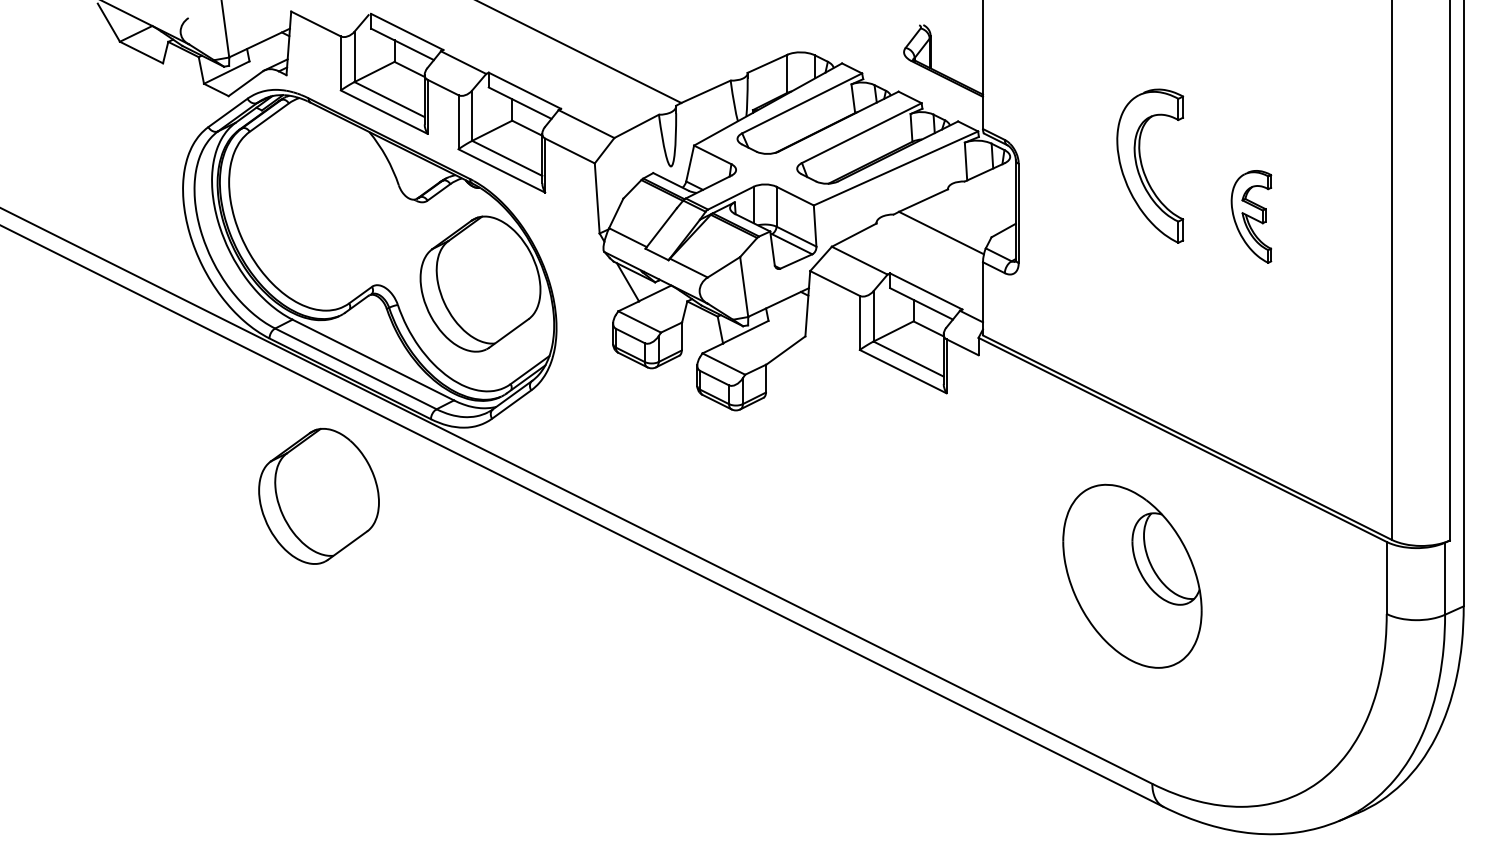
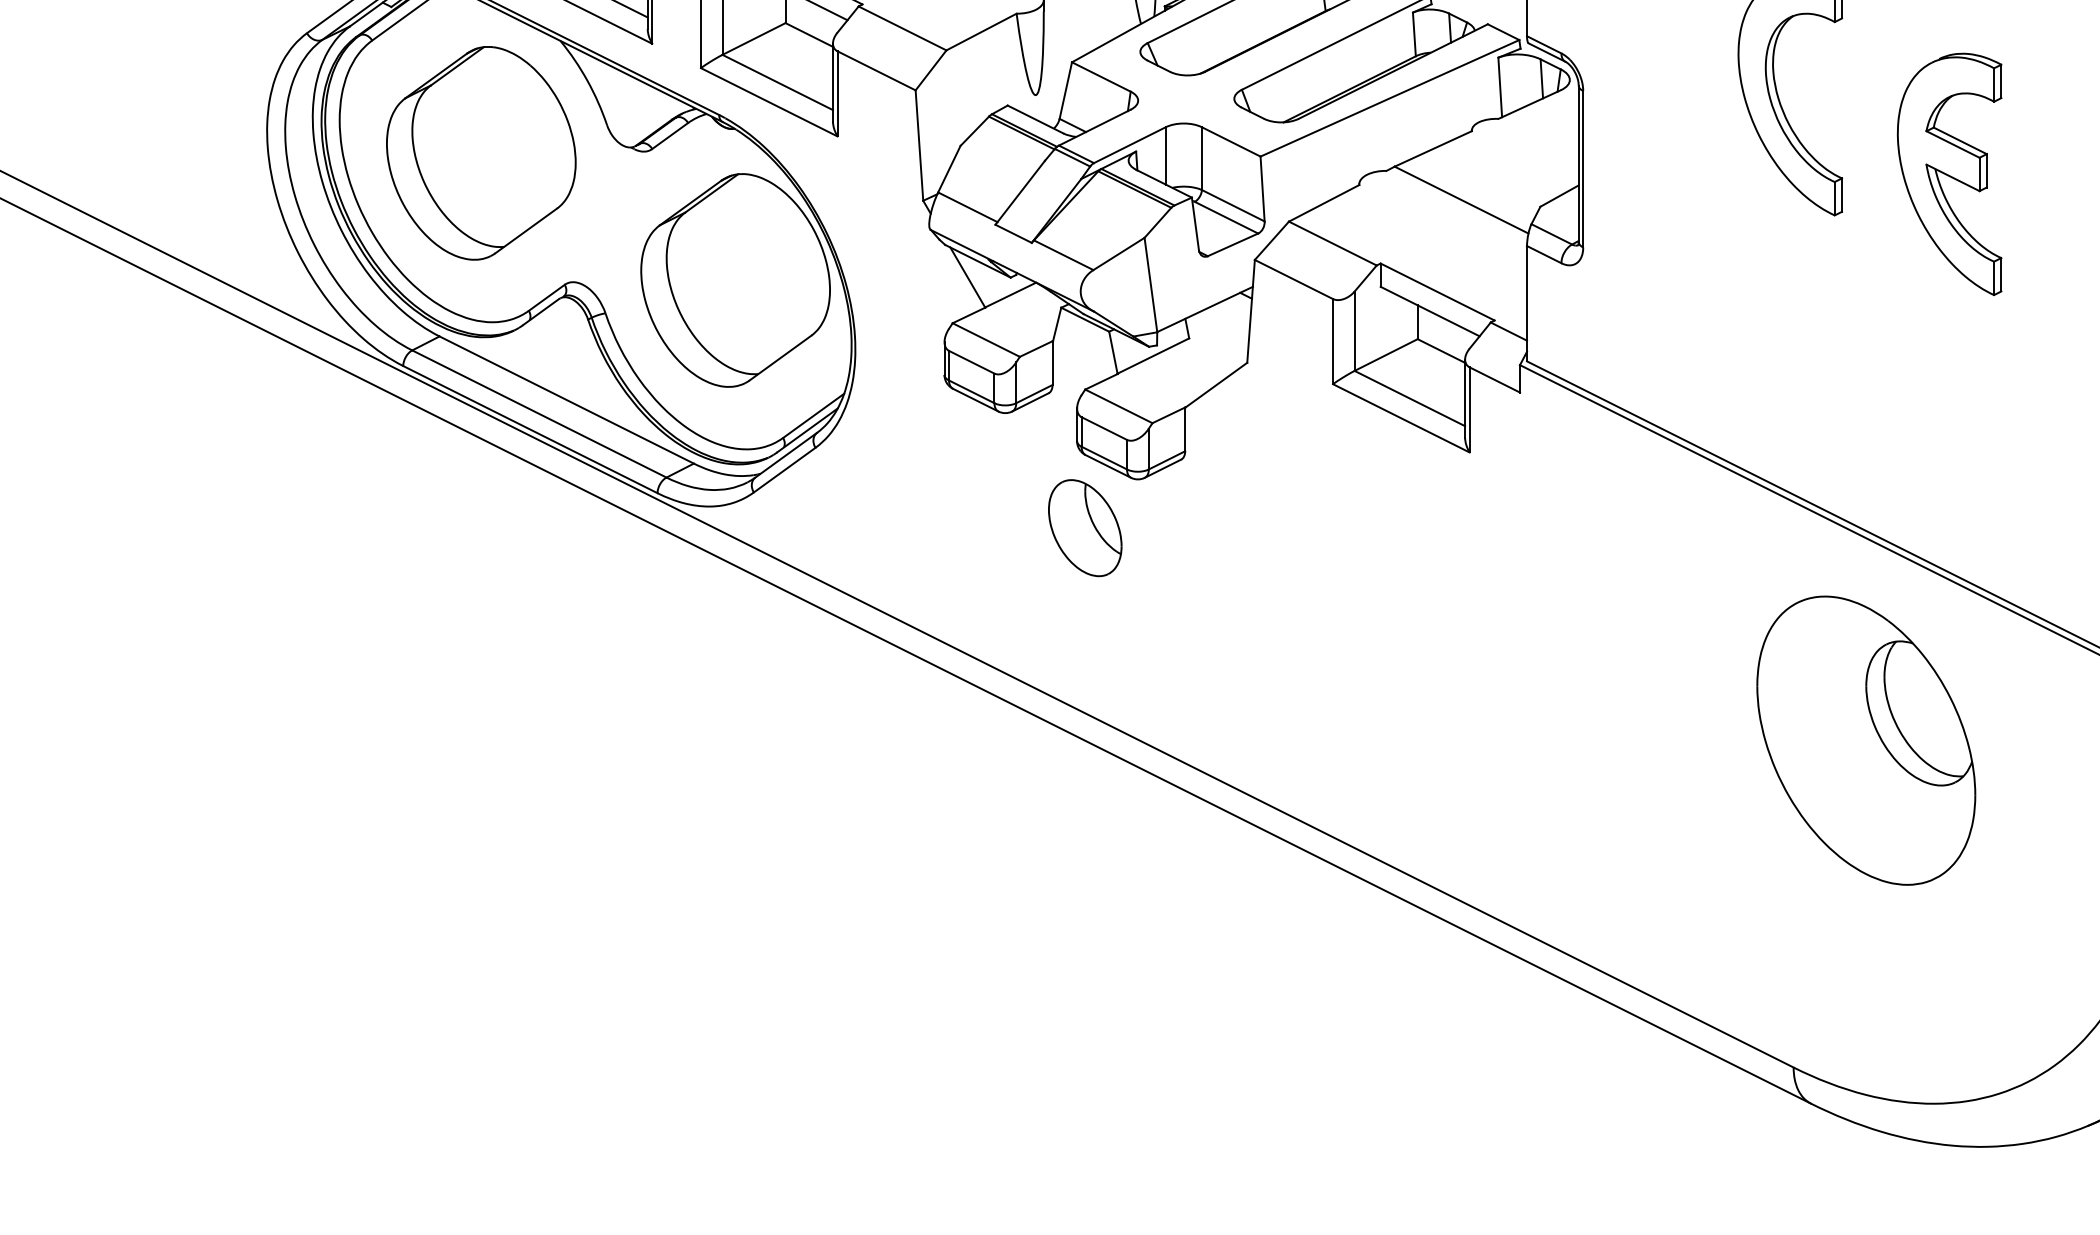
part: (1251, 216) -> (1949, 173), size x1.67
part: (702, 441) -> (1085, 528), added
part: (318, 495) -> (480, 151), moved
part: (1132, 575) -> (1866, 739), moved

